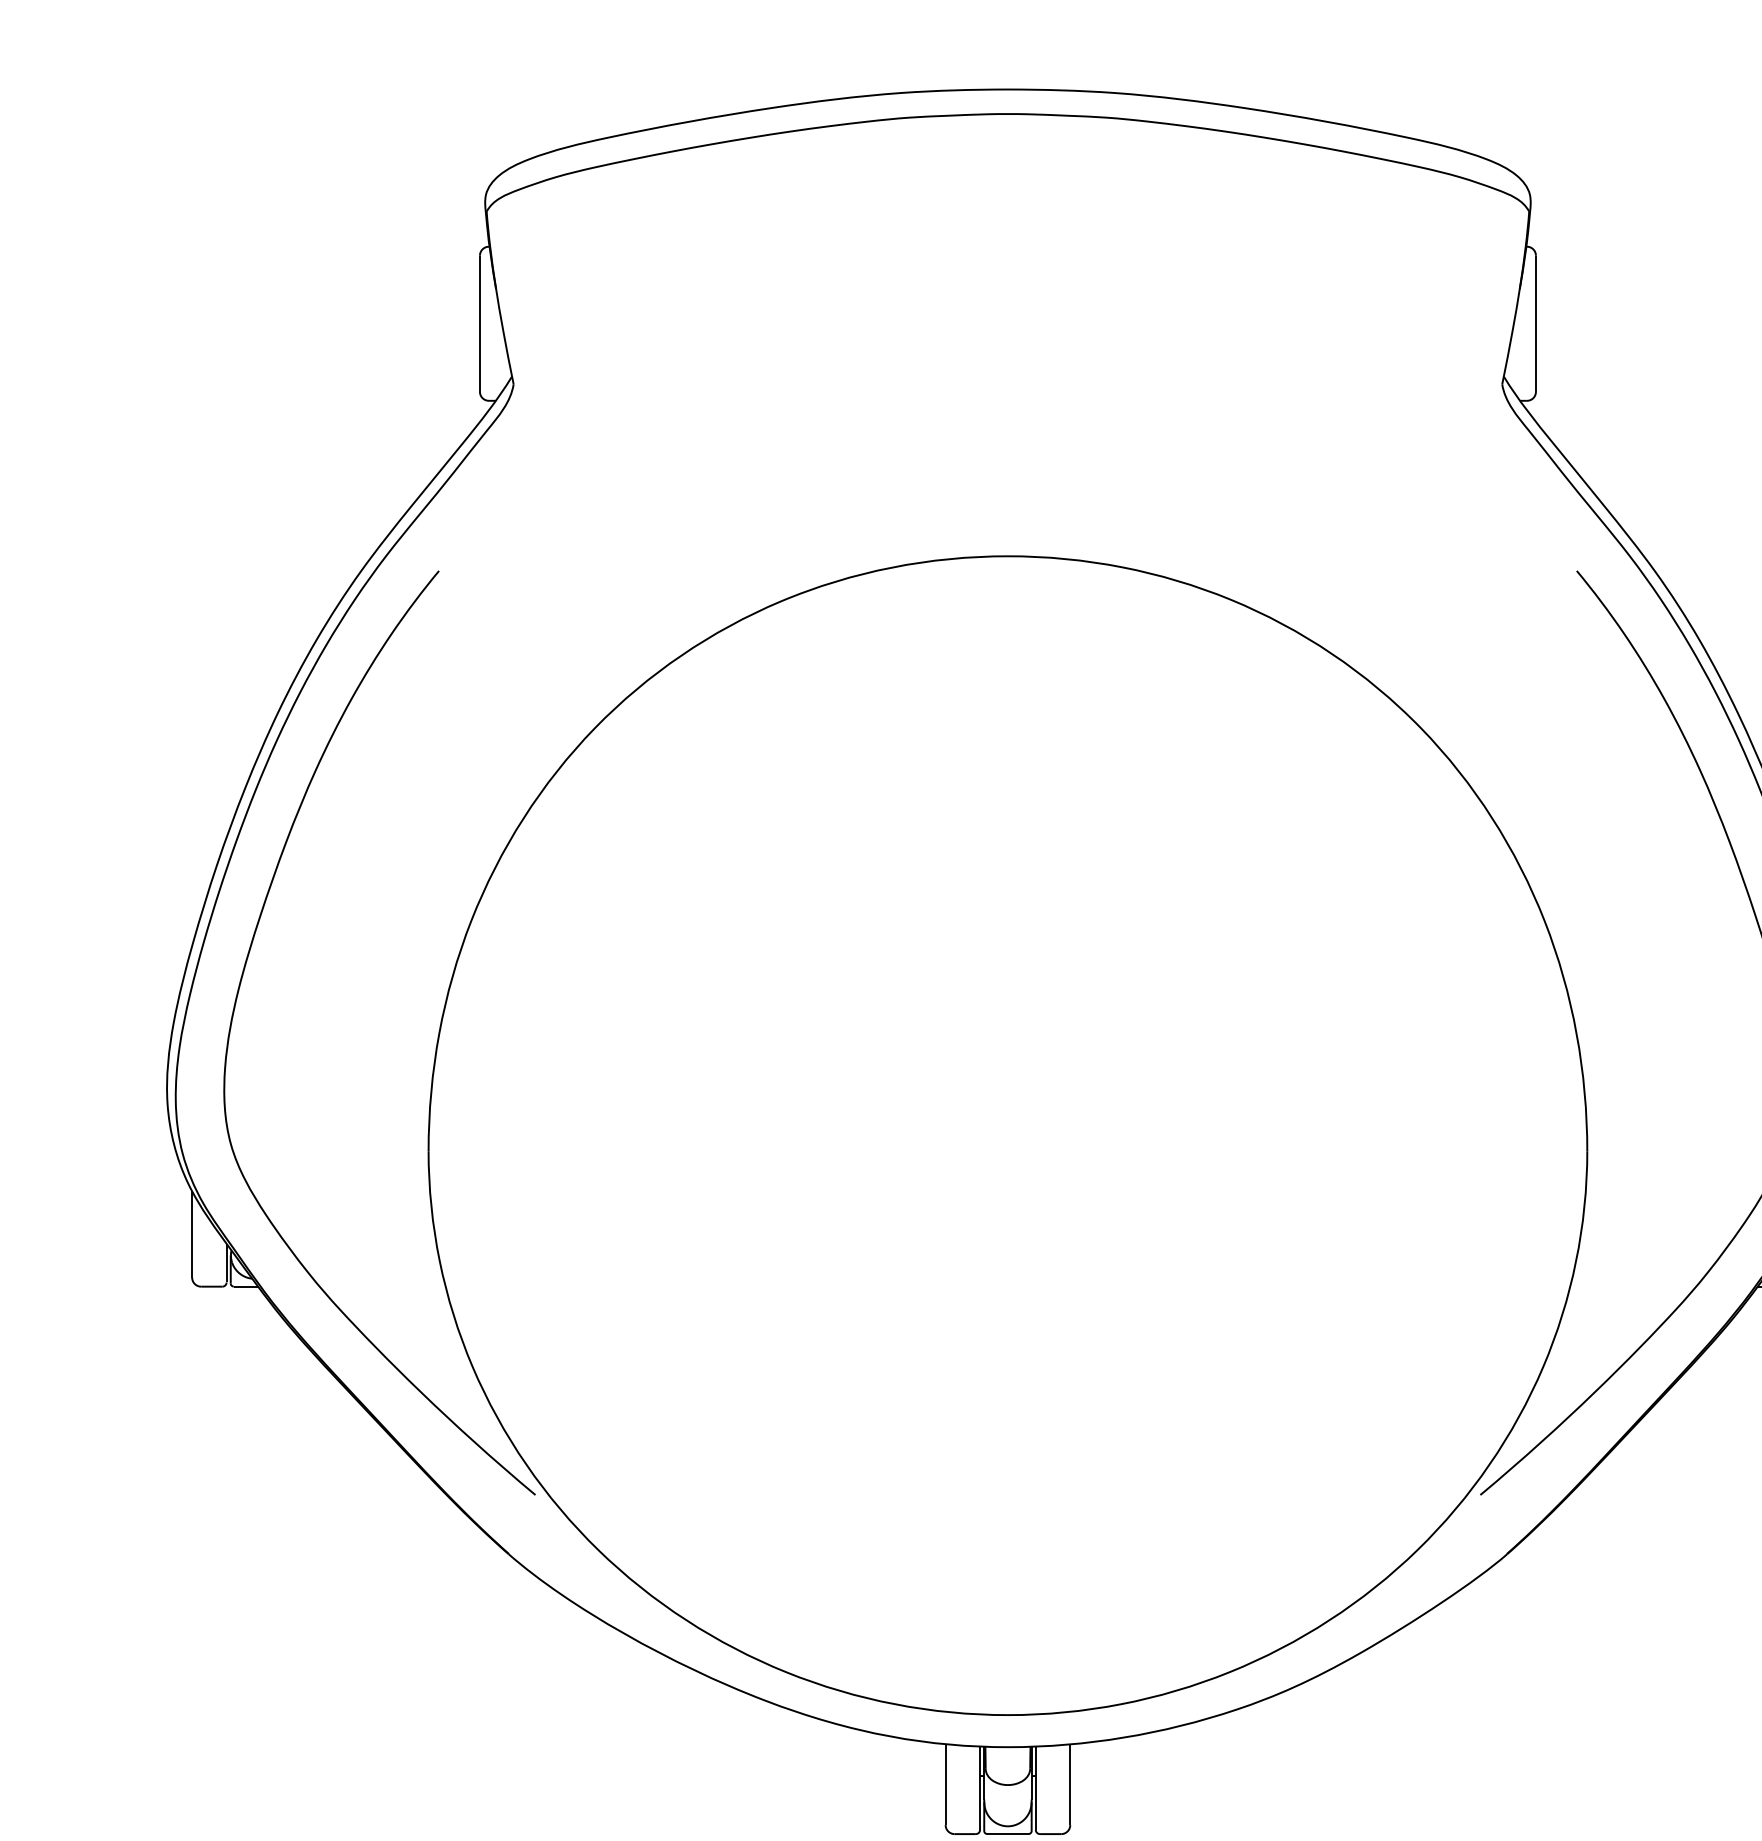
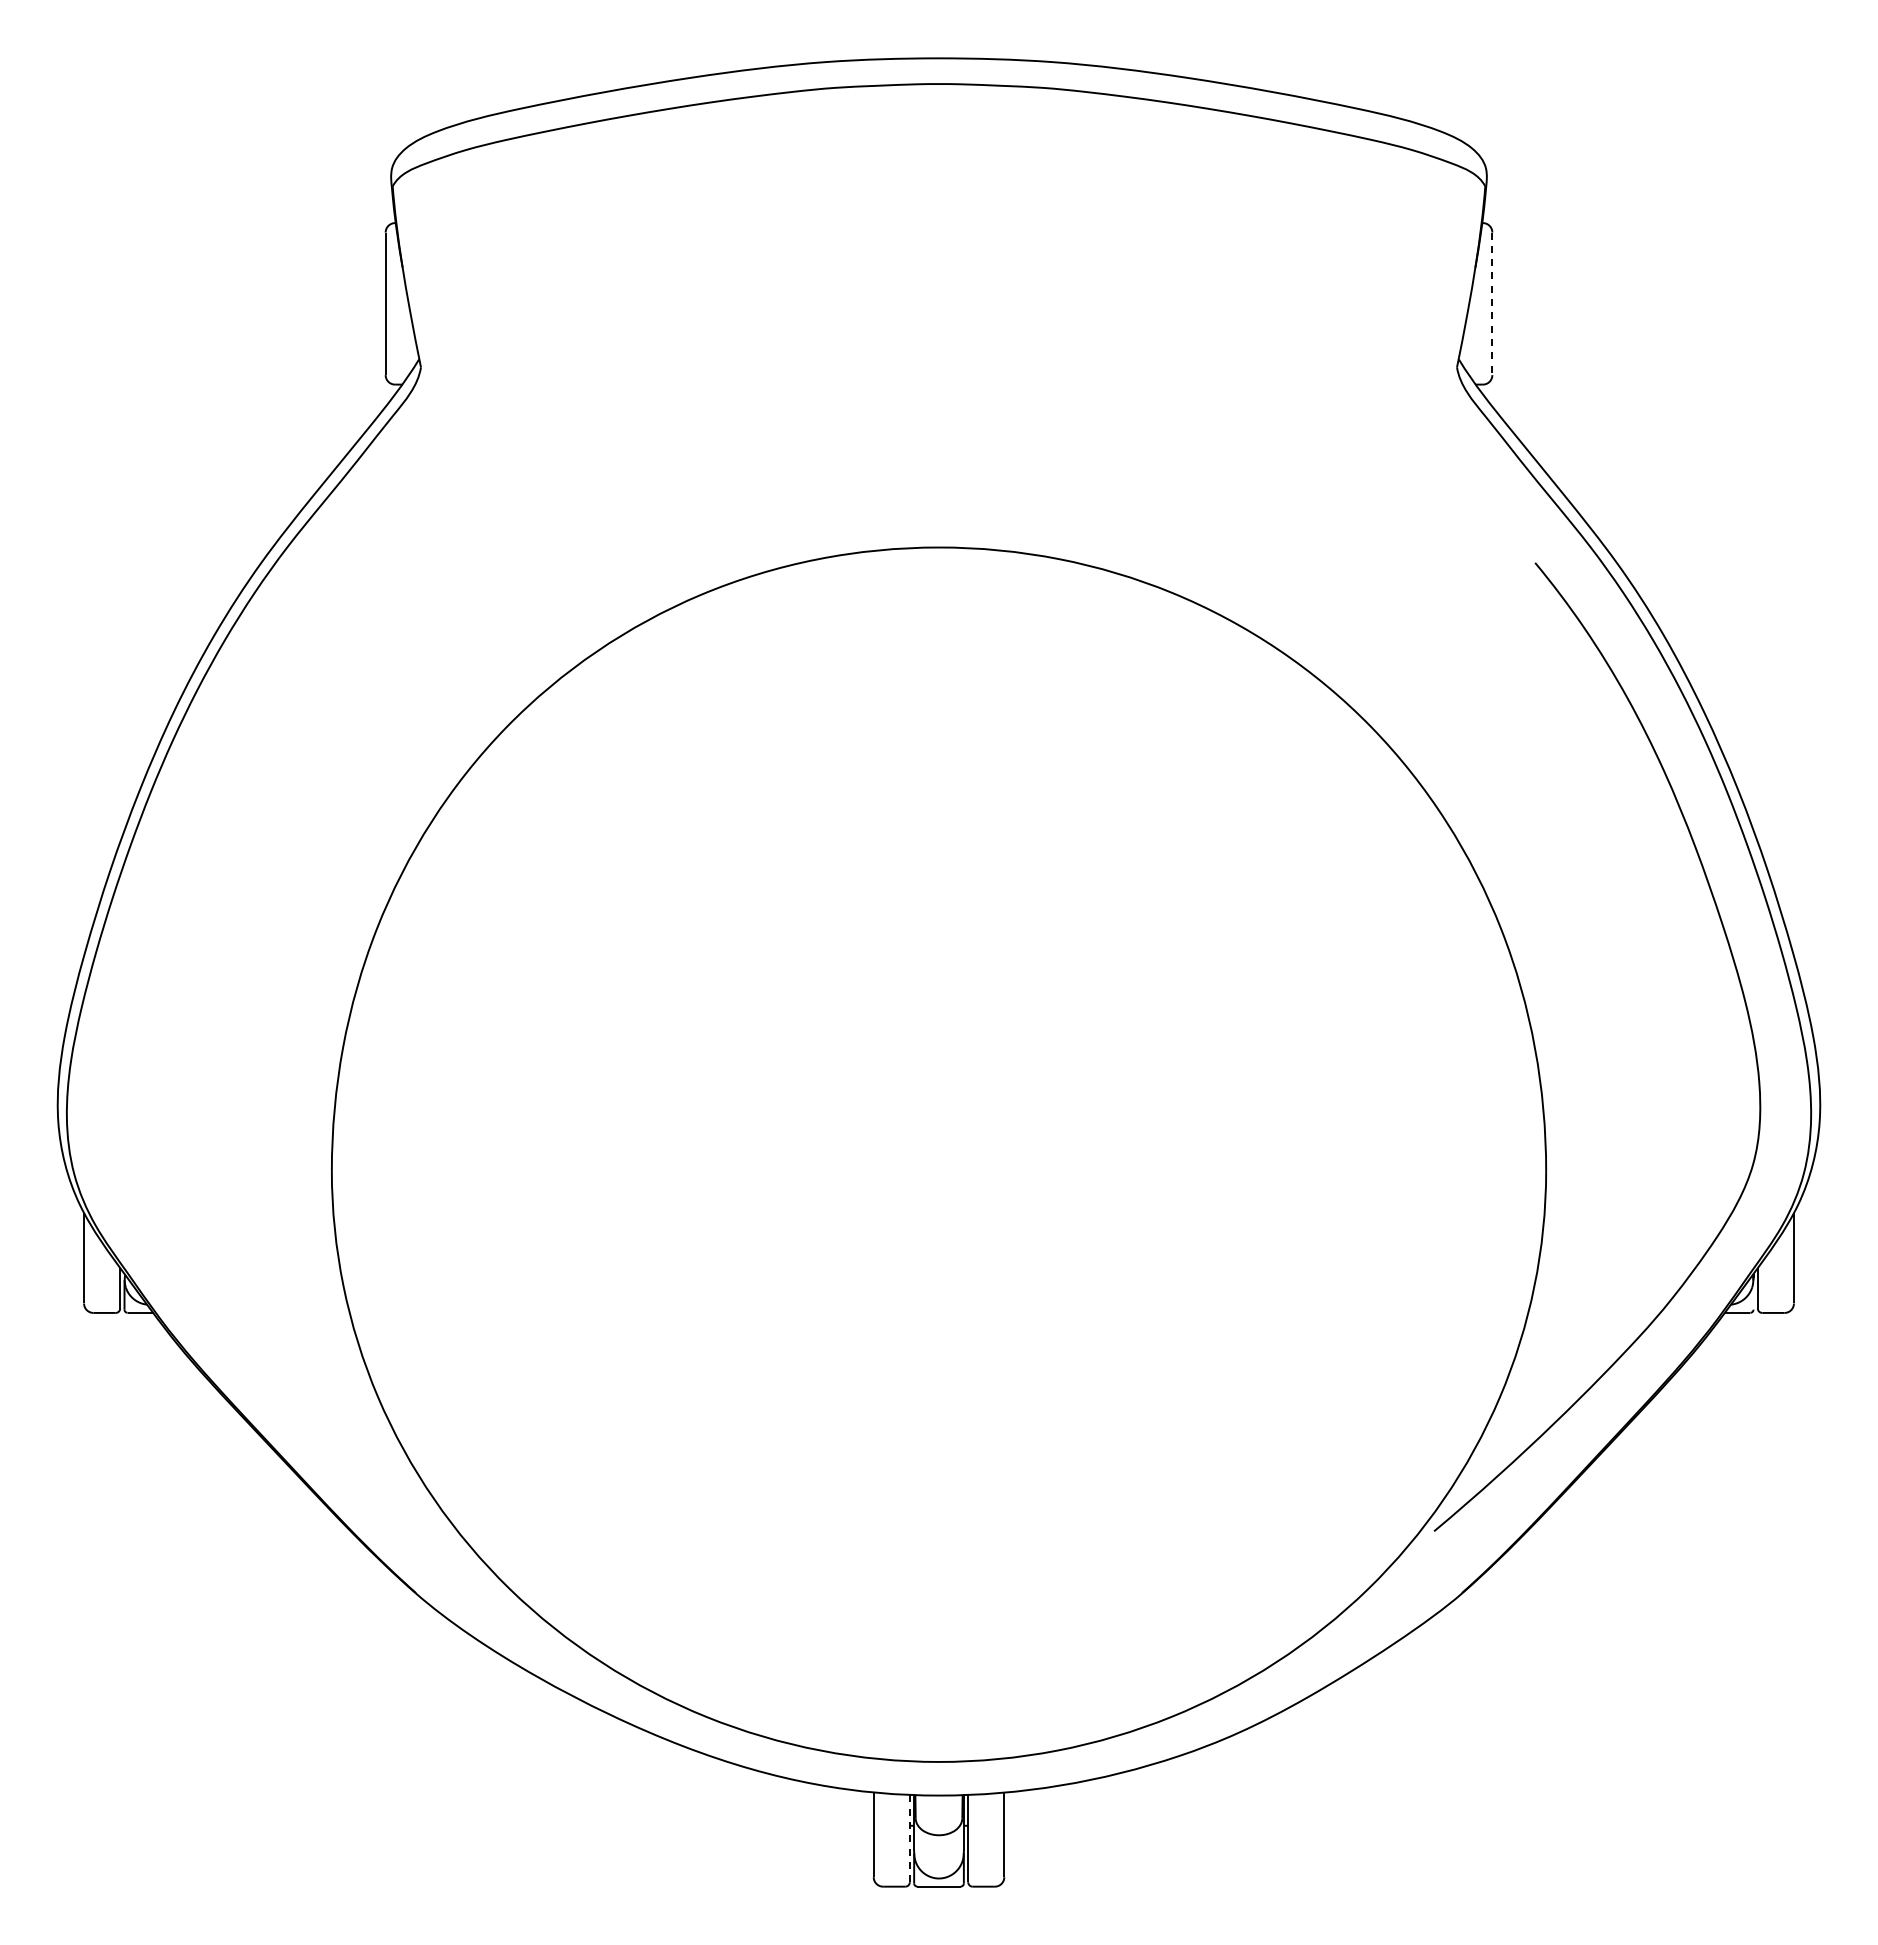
line: (1536, 324) -> (1492, 304), solid -> dashed
curve: (236, 1003) -> (130, 1016), removed
line: (979, 1788) -> (909, 1838), solid -> dashed

